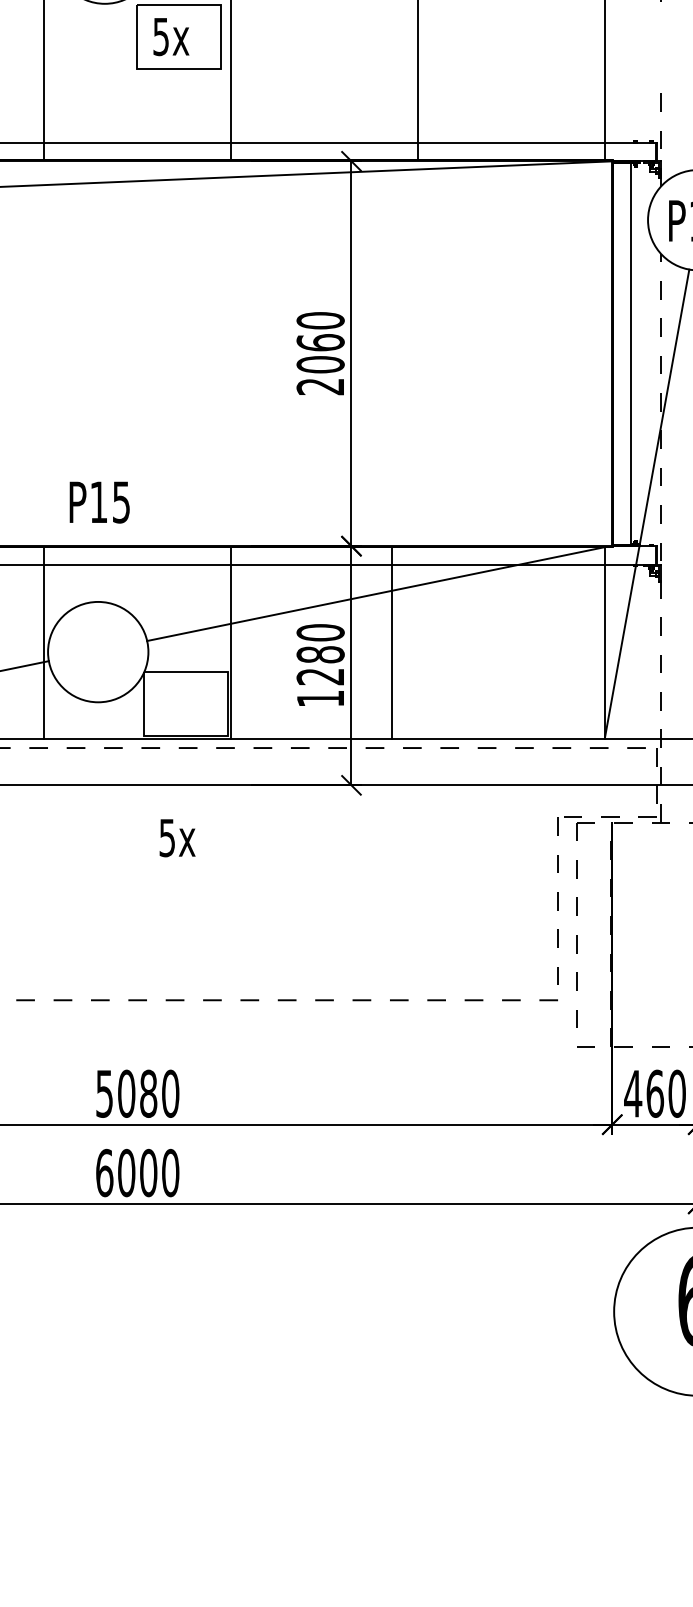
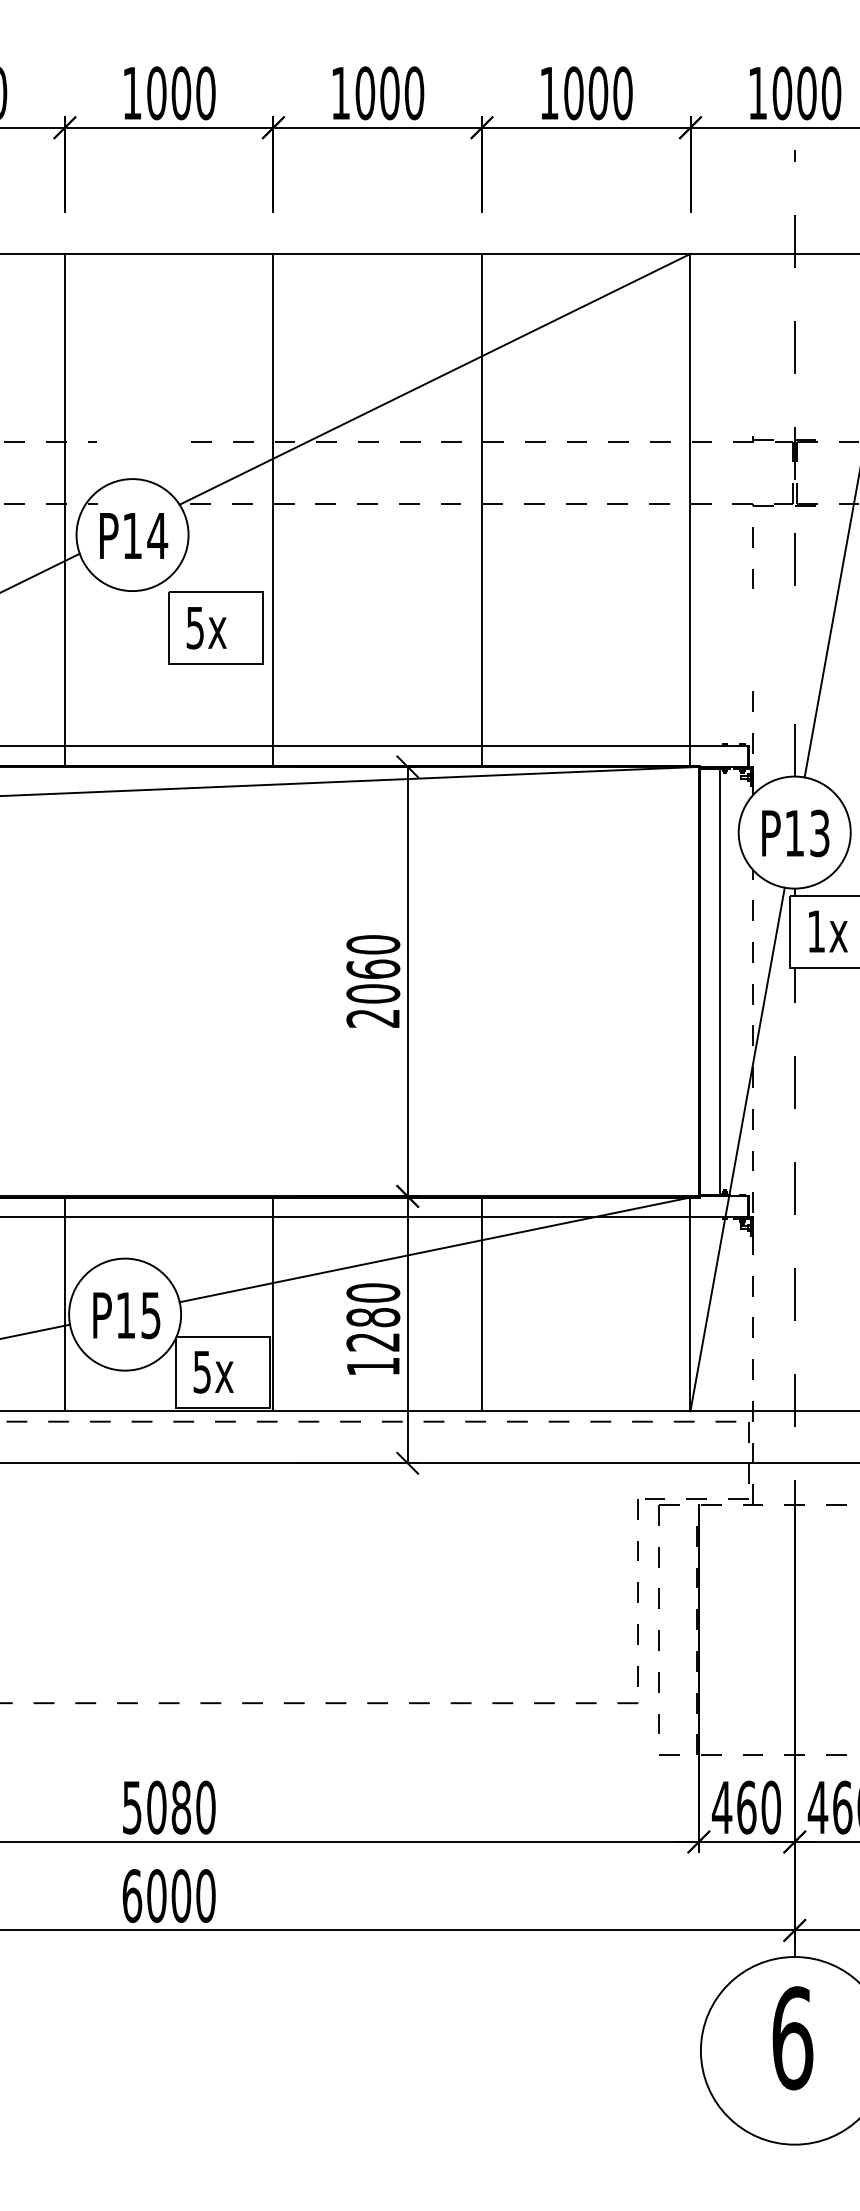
text: (99, 502) -> (126, 1315), moved
line: (391, 643) -> (481, 1304), moved
text: (177, 838) -> (213, 1372), moved

